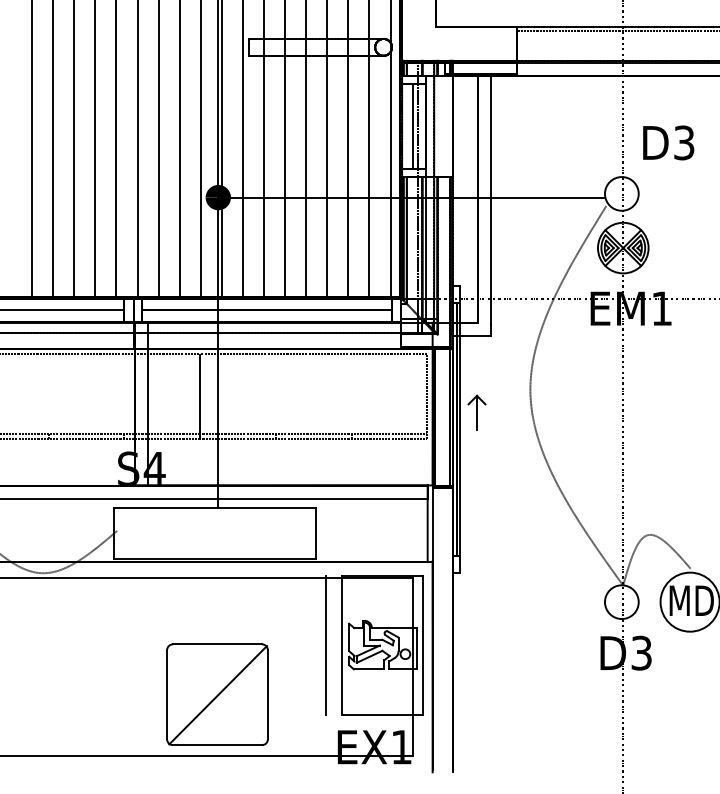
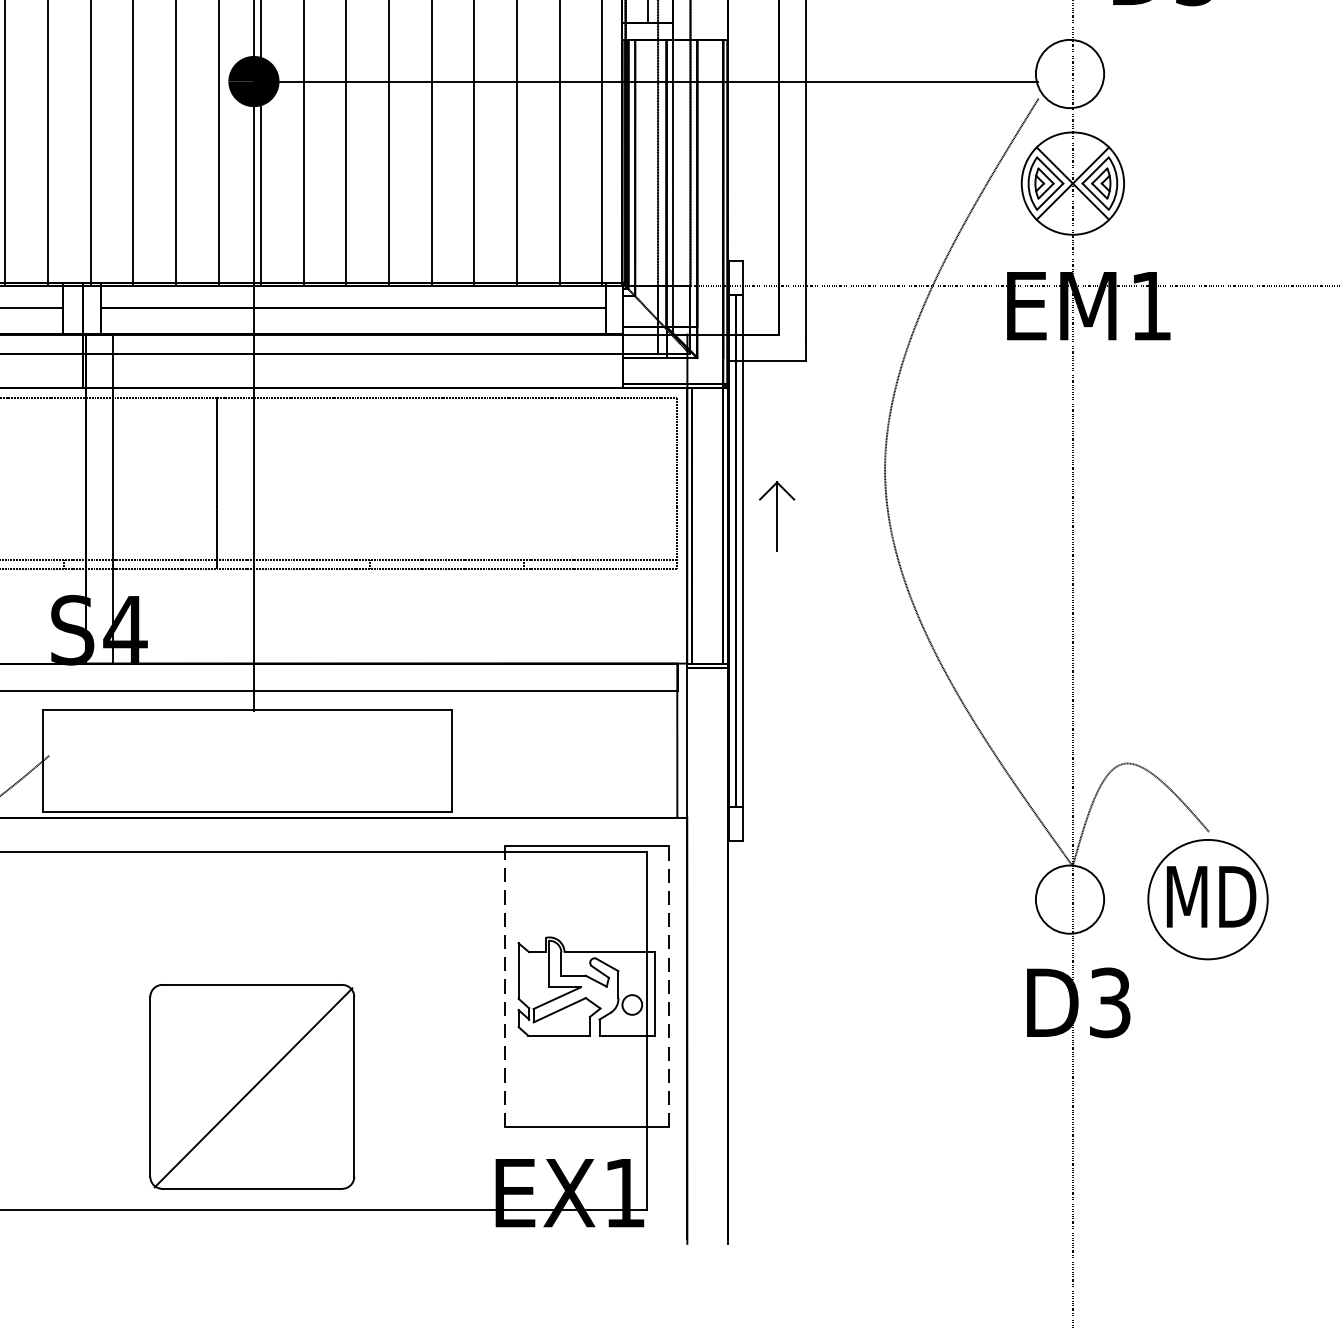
line: (325, 644) -> (470, 985), removed
line: (342, 644) -> (505, 985), solid -> dashed
line: (423, 645) -> (668, 987), solid -> dashed

